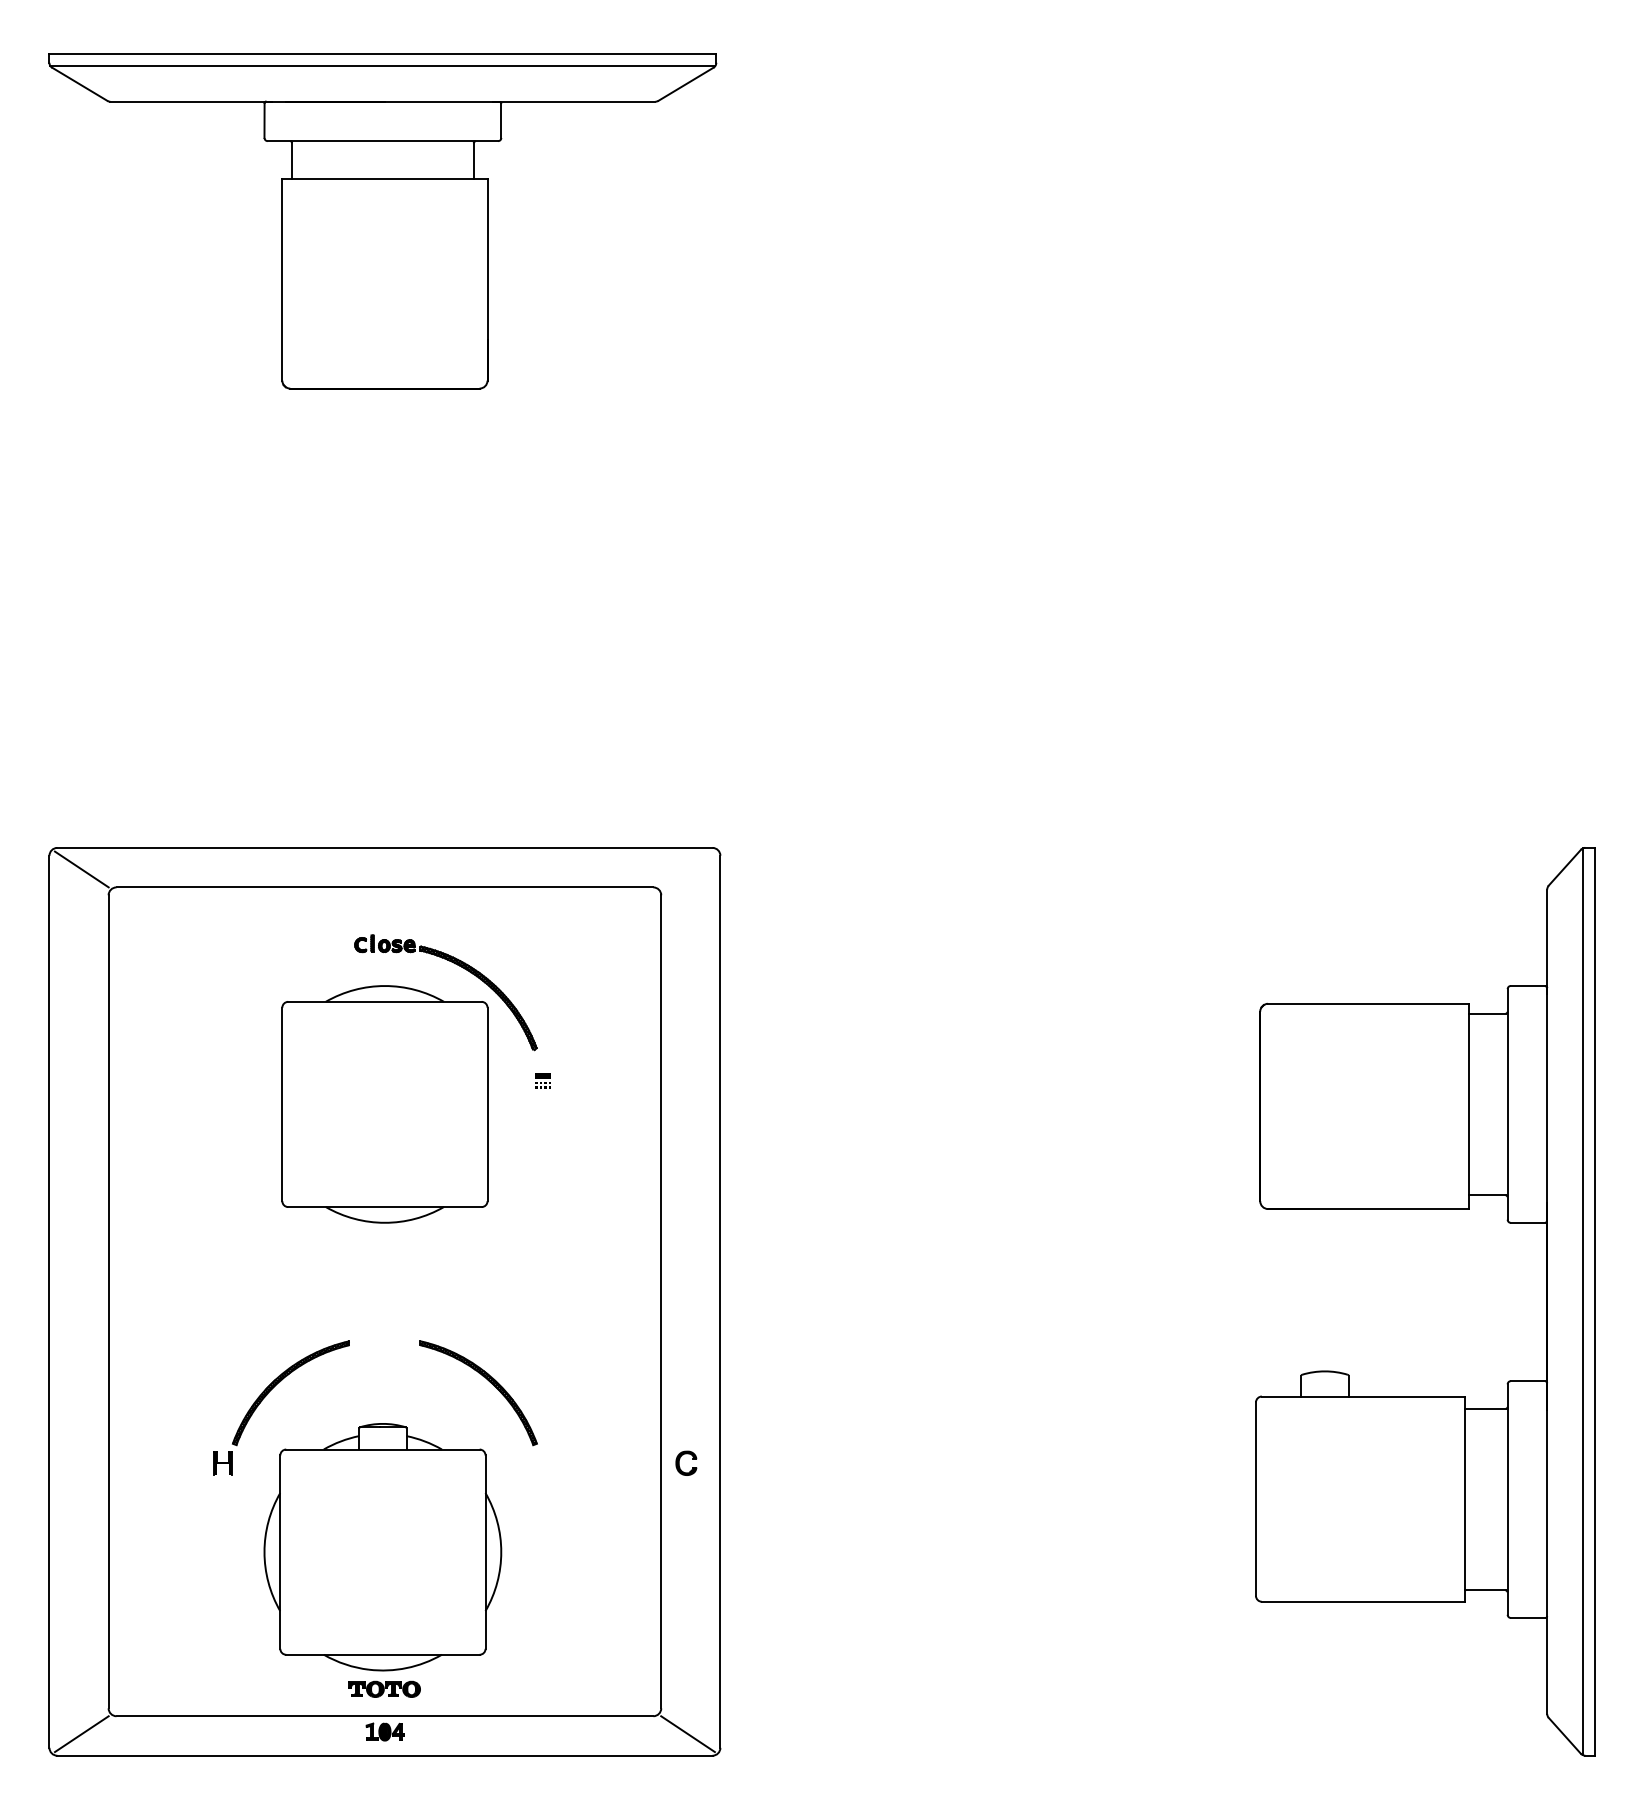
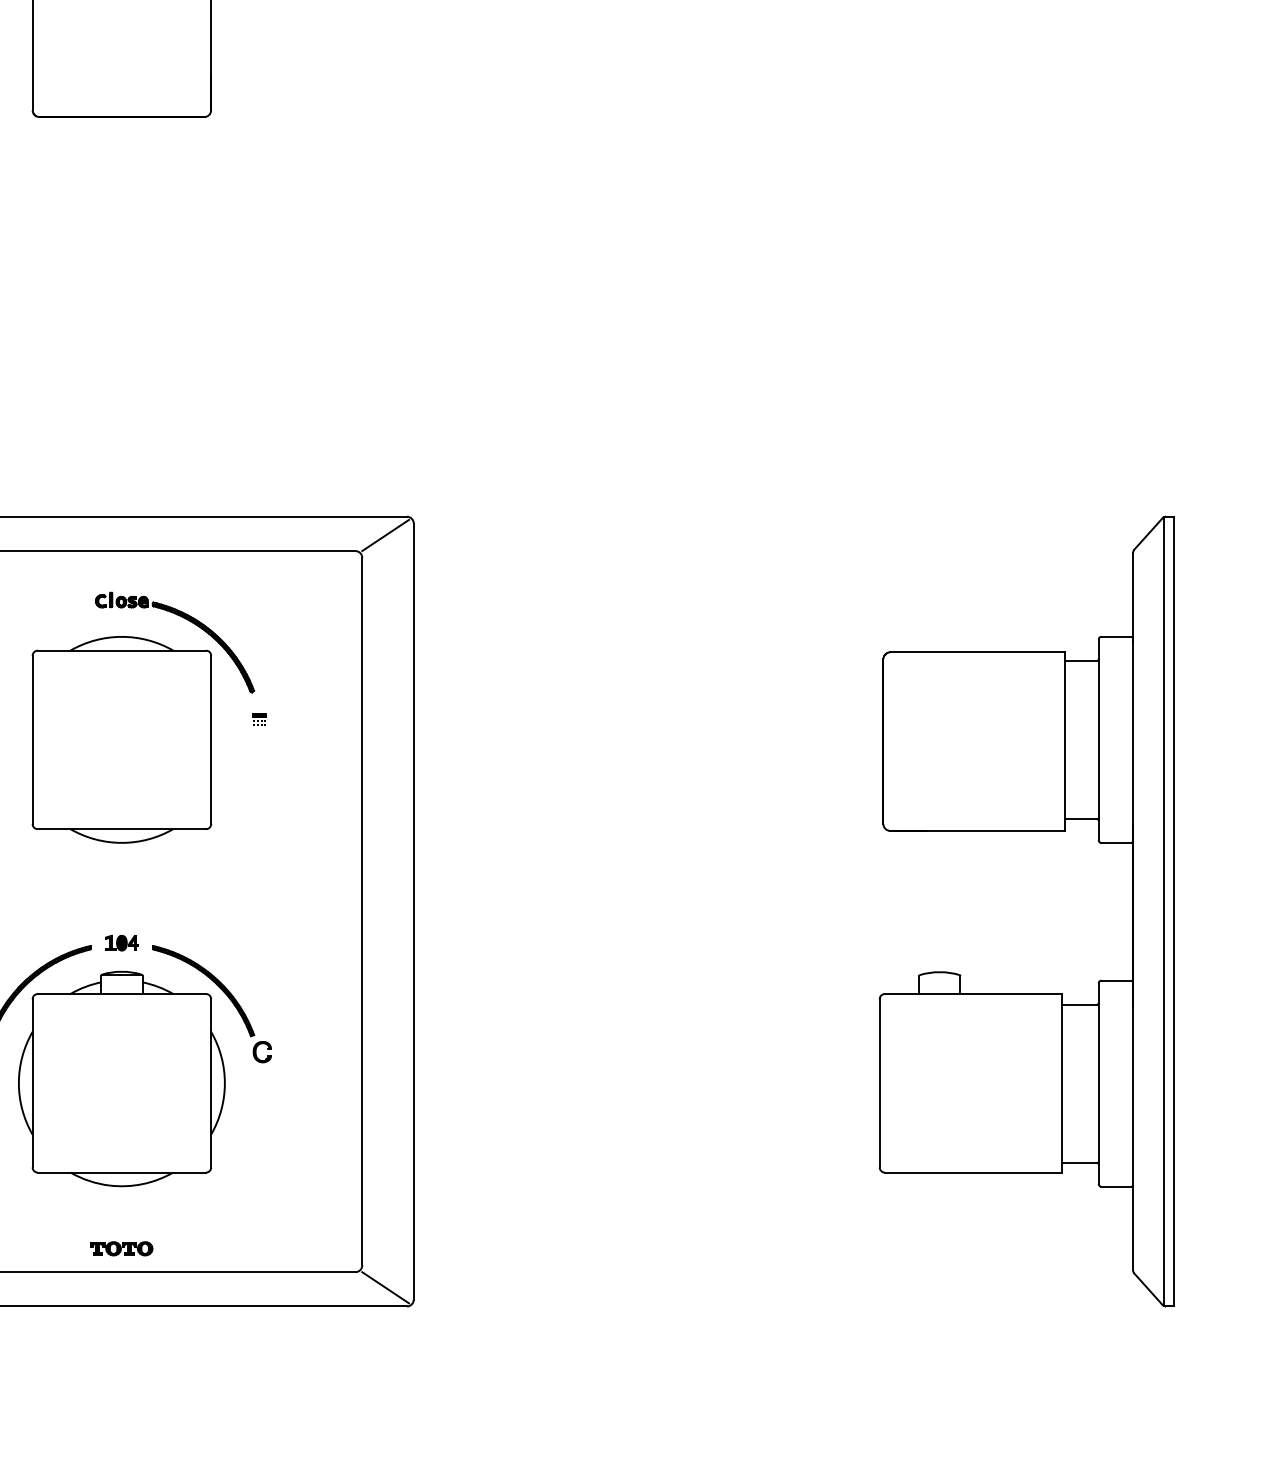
line: (687, 869) -> (385, 535), added
part: (680, 1459) -> (257, 1048), moved
part: (382, 1547) -> (121, 1079), moved
part: (384, 1731) -> (121, 942), moved

